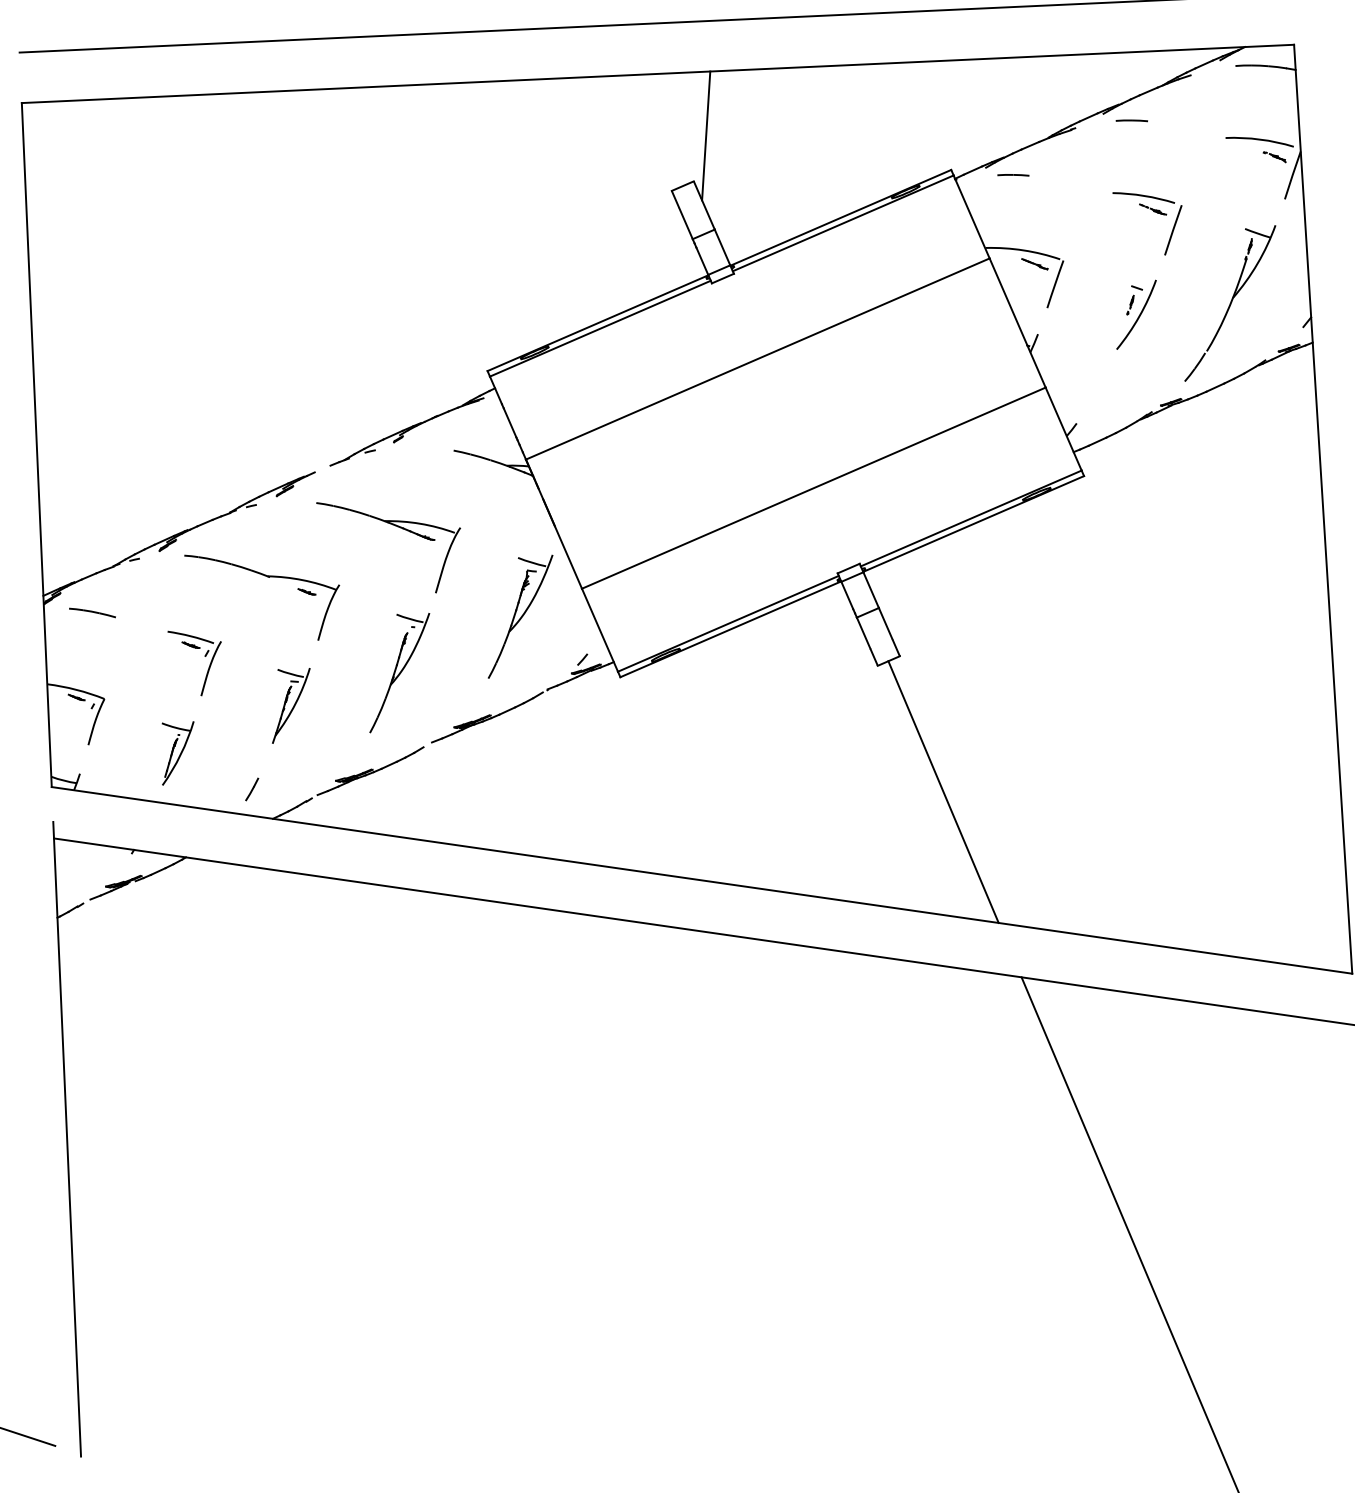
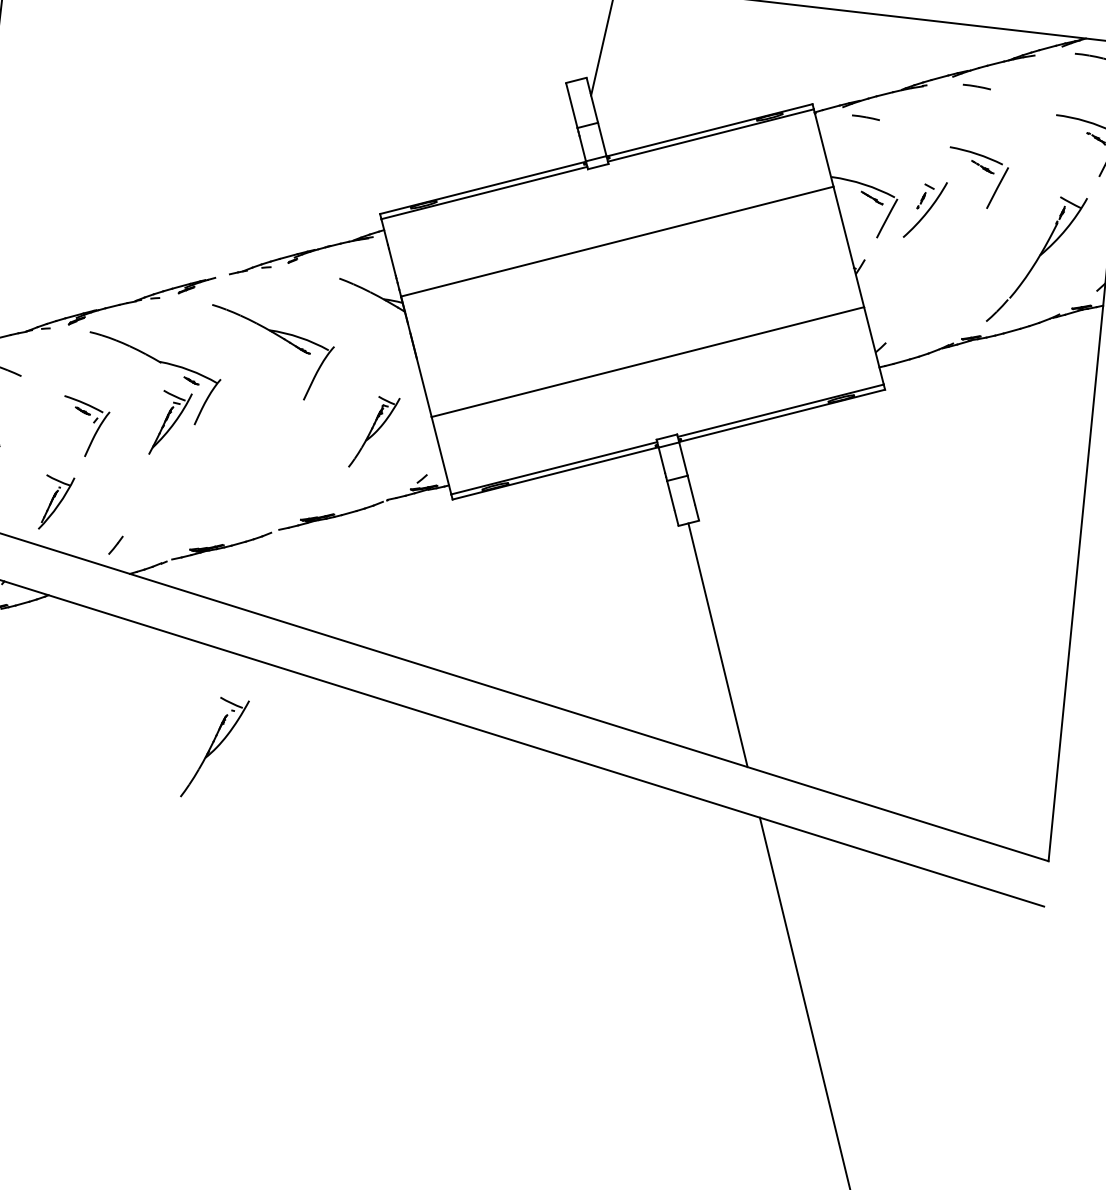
part: (1136, 314) -> (925, 209), moved
part: (520, 616) -> (374, 432), size x0.7
part: (399, 673) -> (214, 749), moved
part: (291, 705) -> (170, 423), moved

